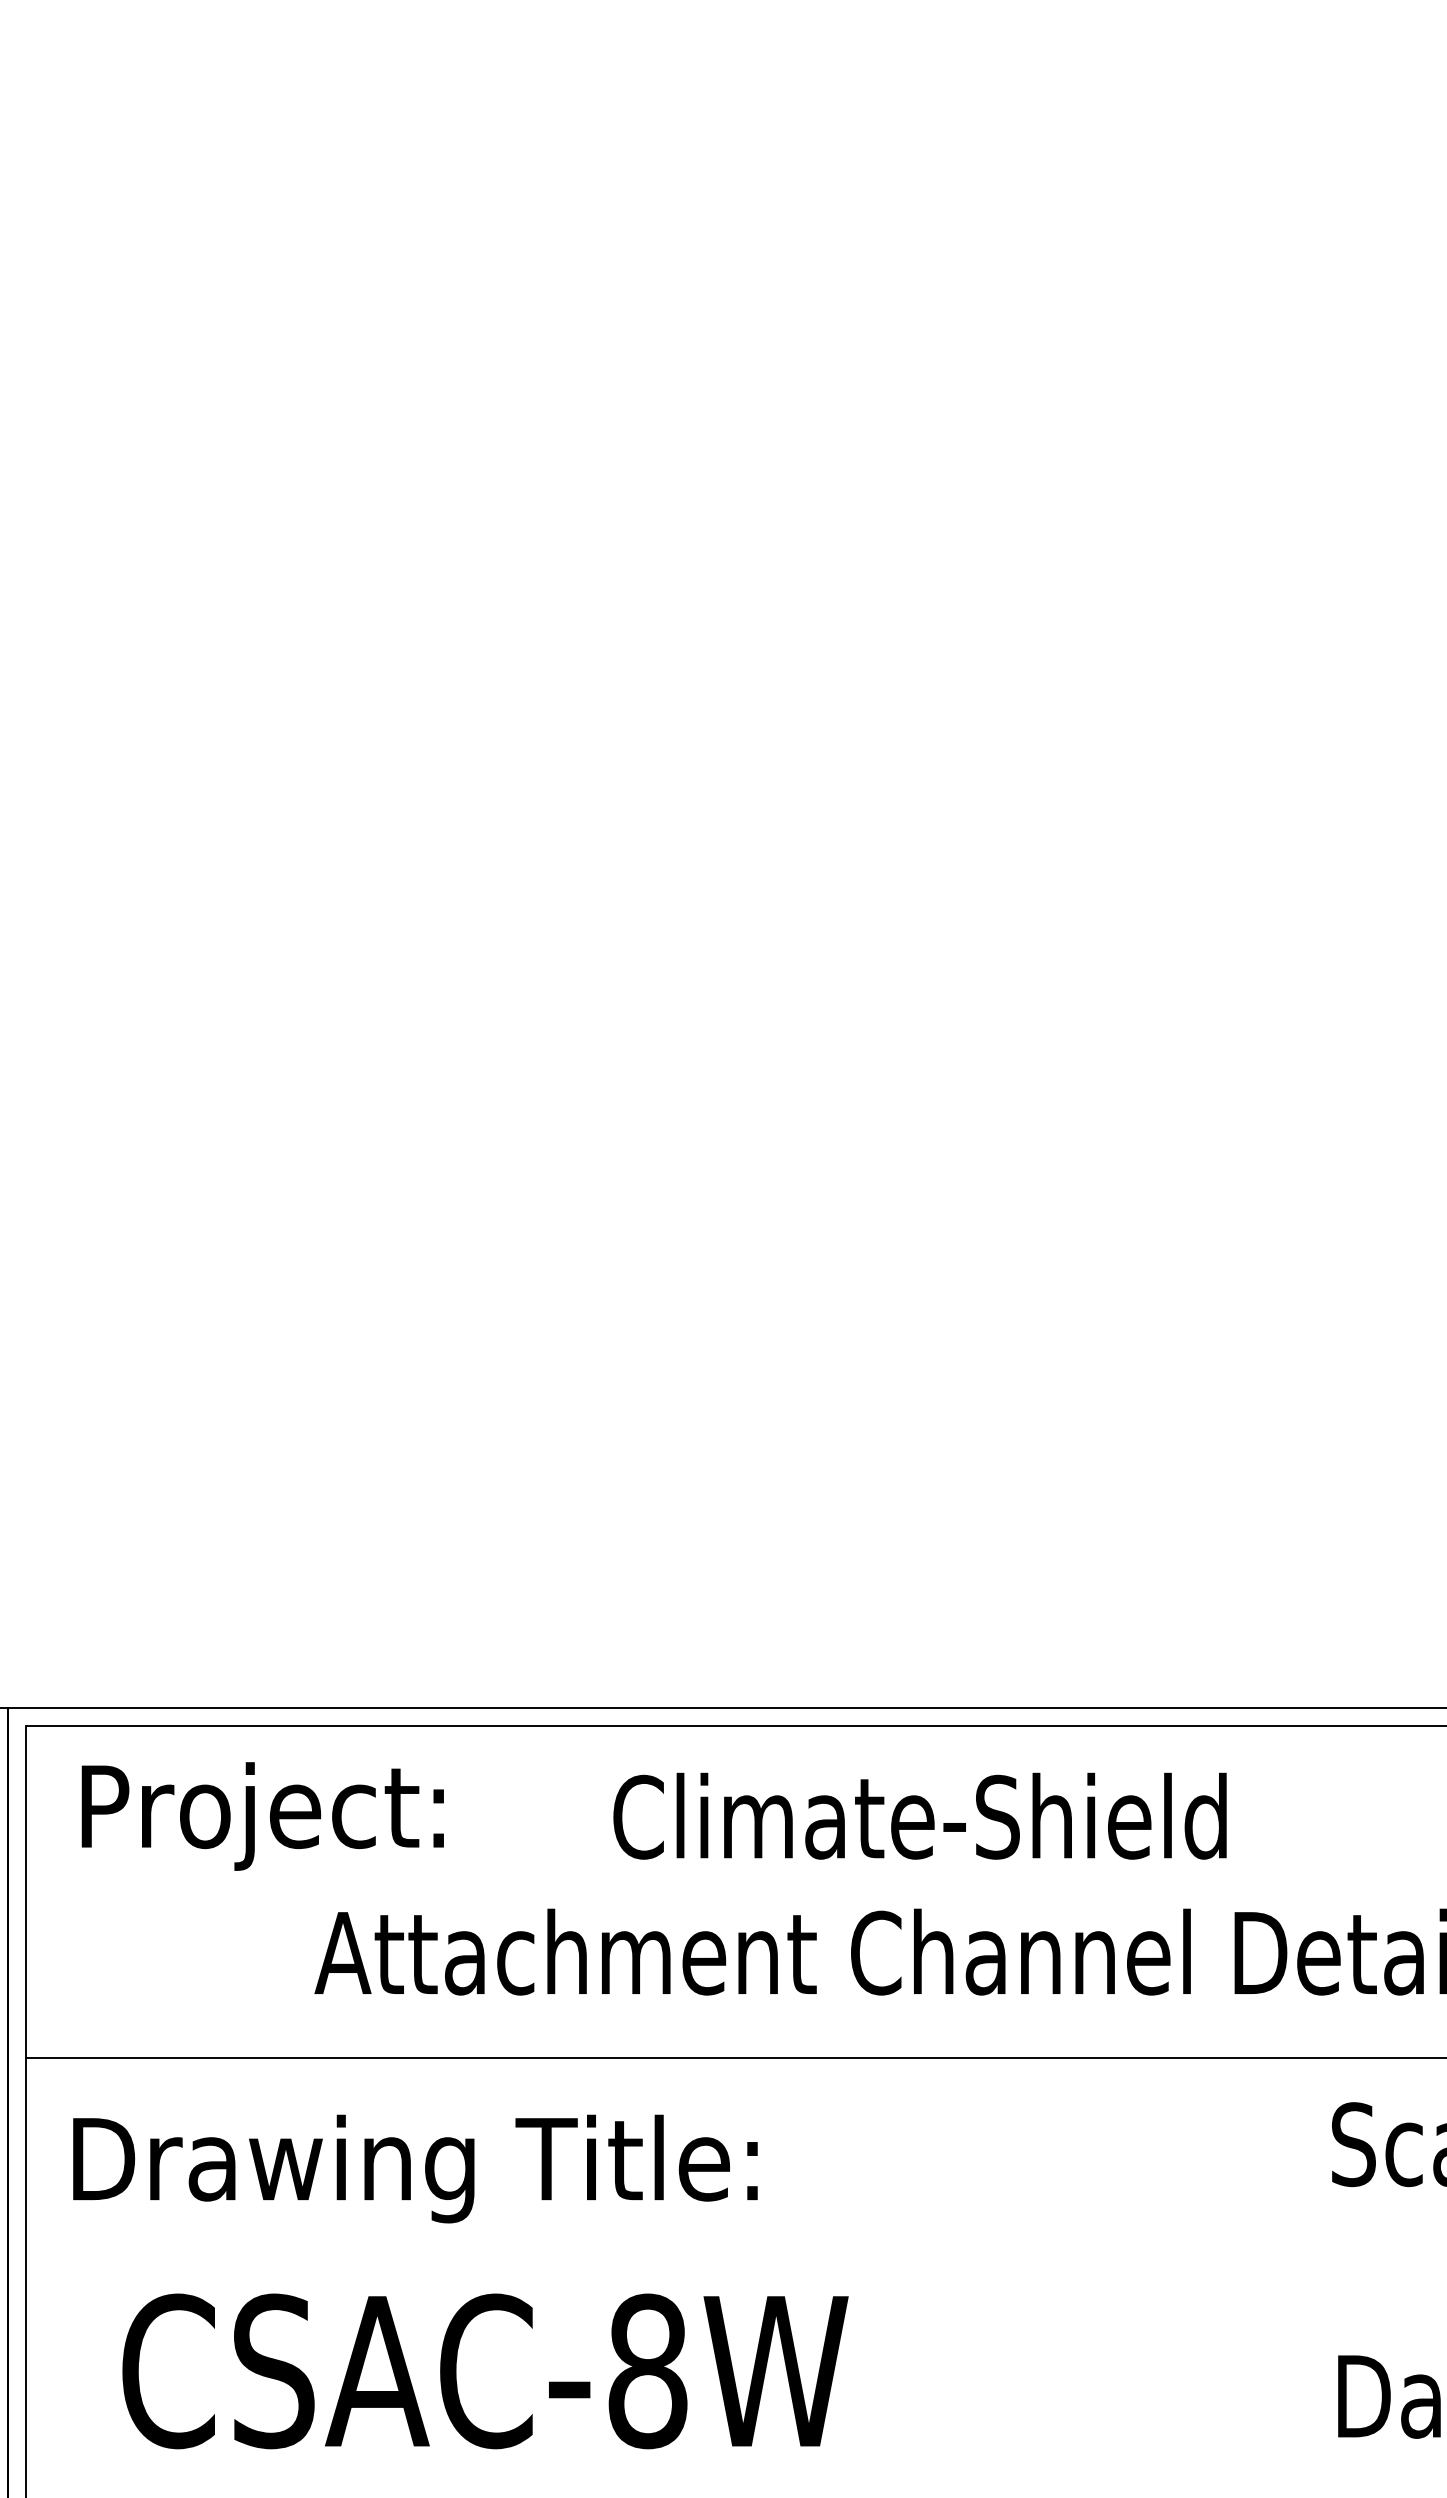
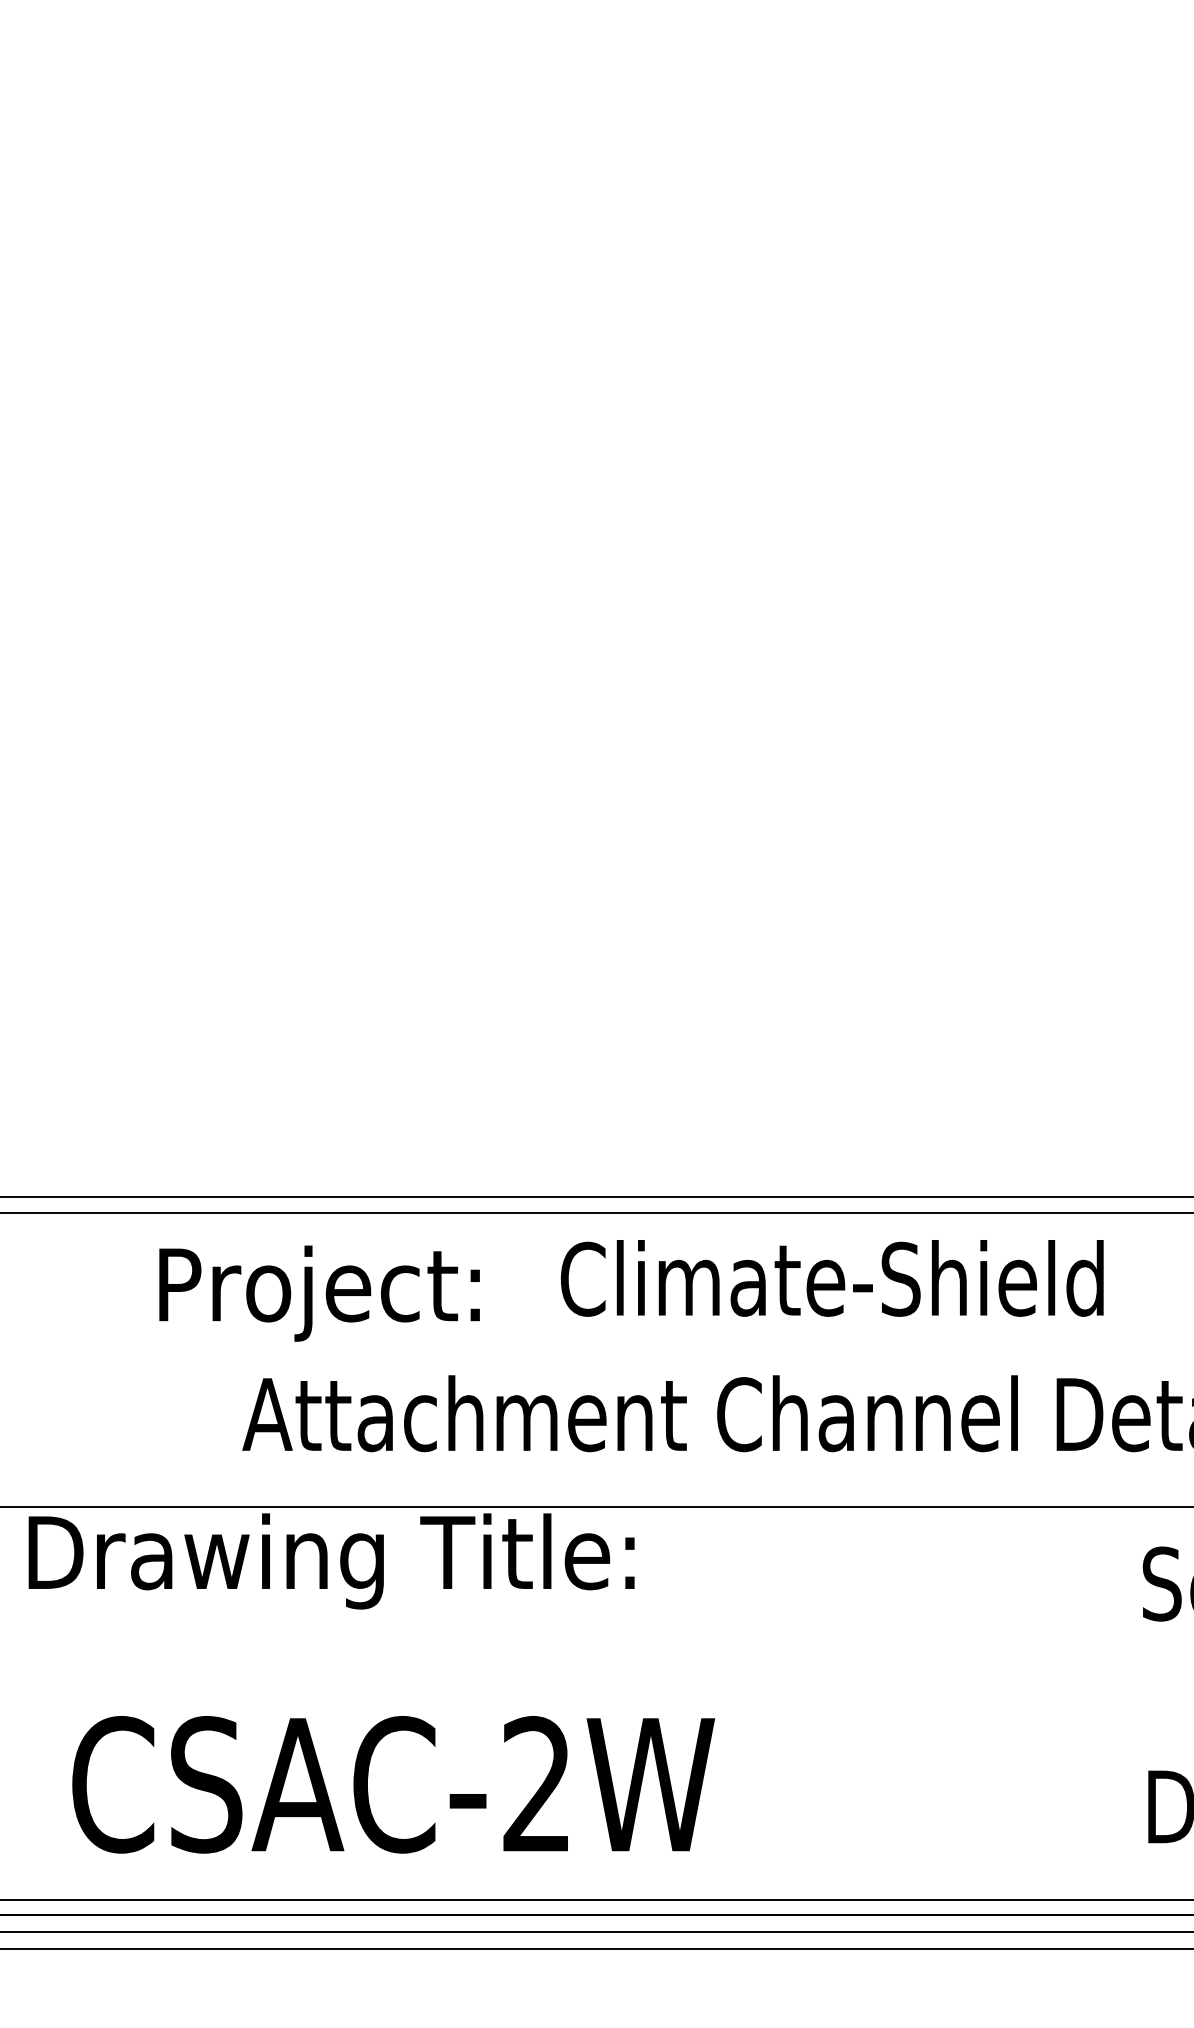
text: (919, 1815) -> (831, 1277), moved
text: (262, 1816) -> (319, 1293), moved
text: (415, 2168) -> (331, 1560), moved
text: (647, 2371) -> (537, 1784), CSAC-8W -> CSAC-2W

